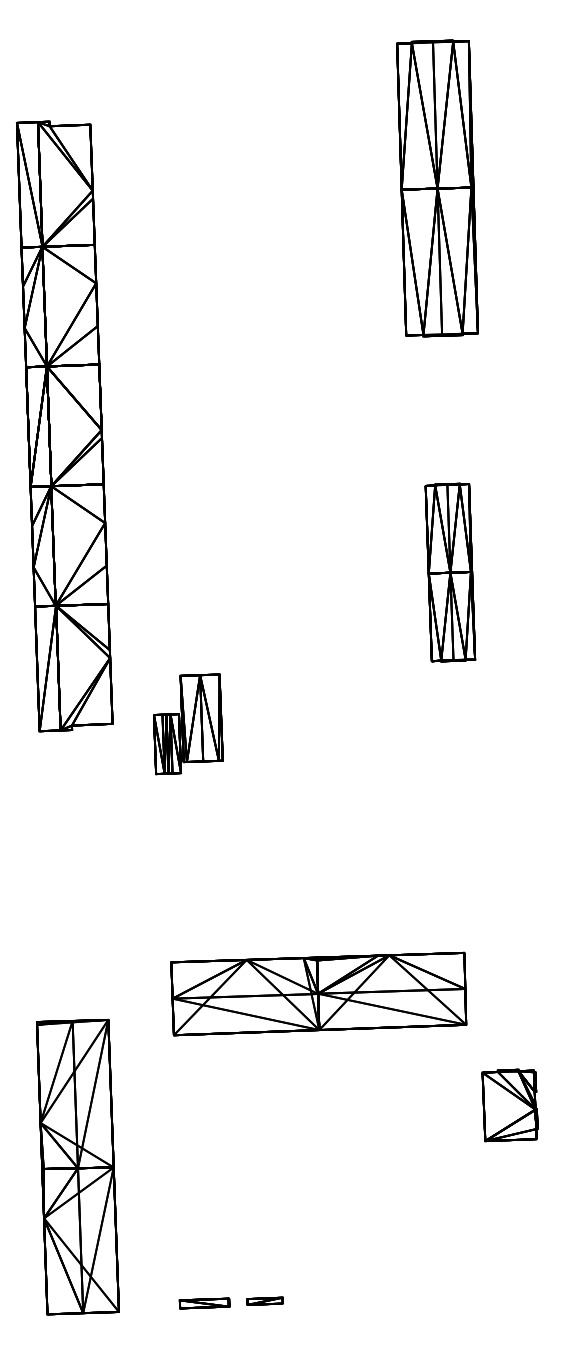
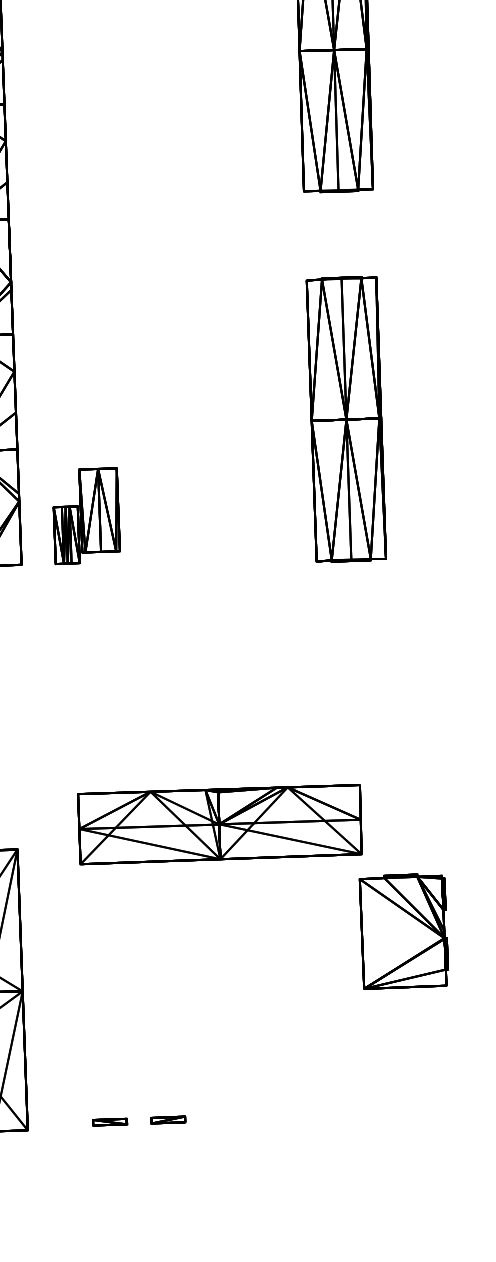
part: (450, 572) -> (346, 419), size x1.67
part: (188, 724) -> (86, 516), moved
part: (509, 1105) -> (403, 931), size x1.67
part: (204, 1303) -> (110, 1122), size x0.71

